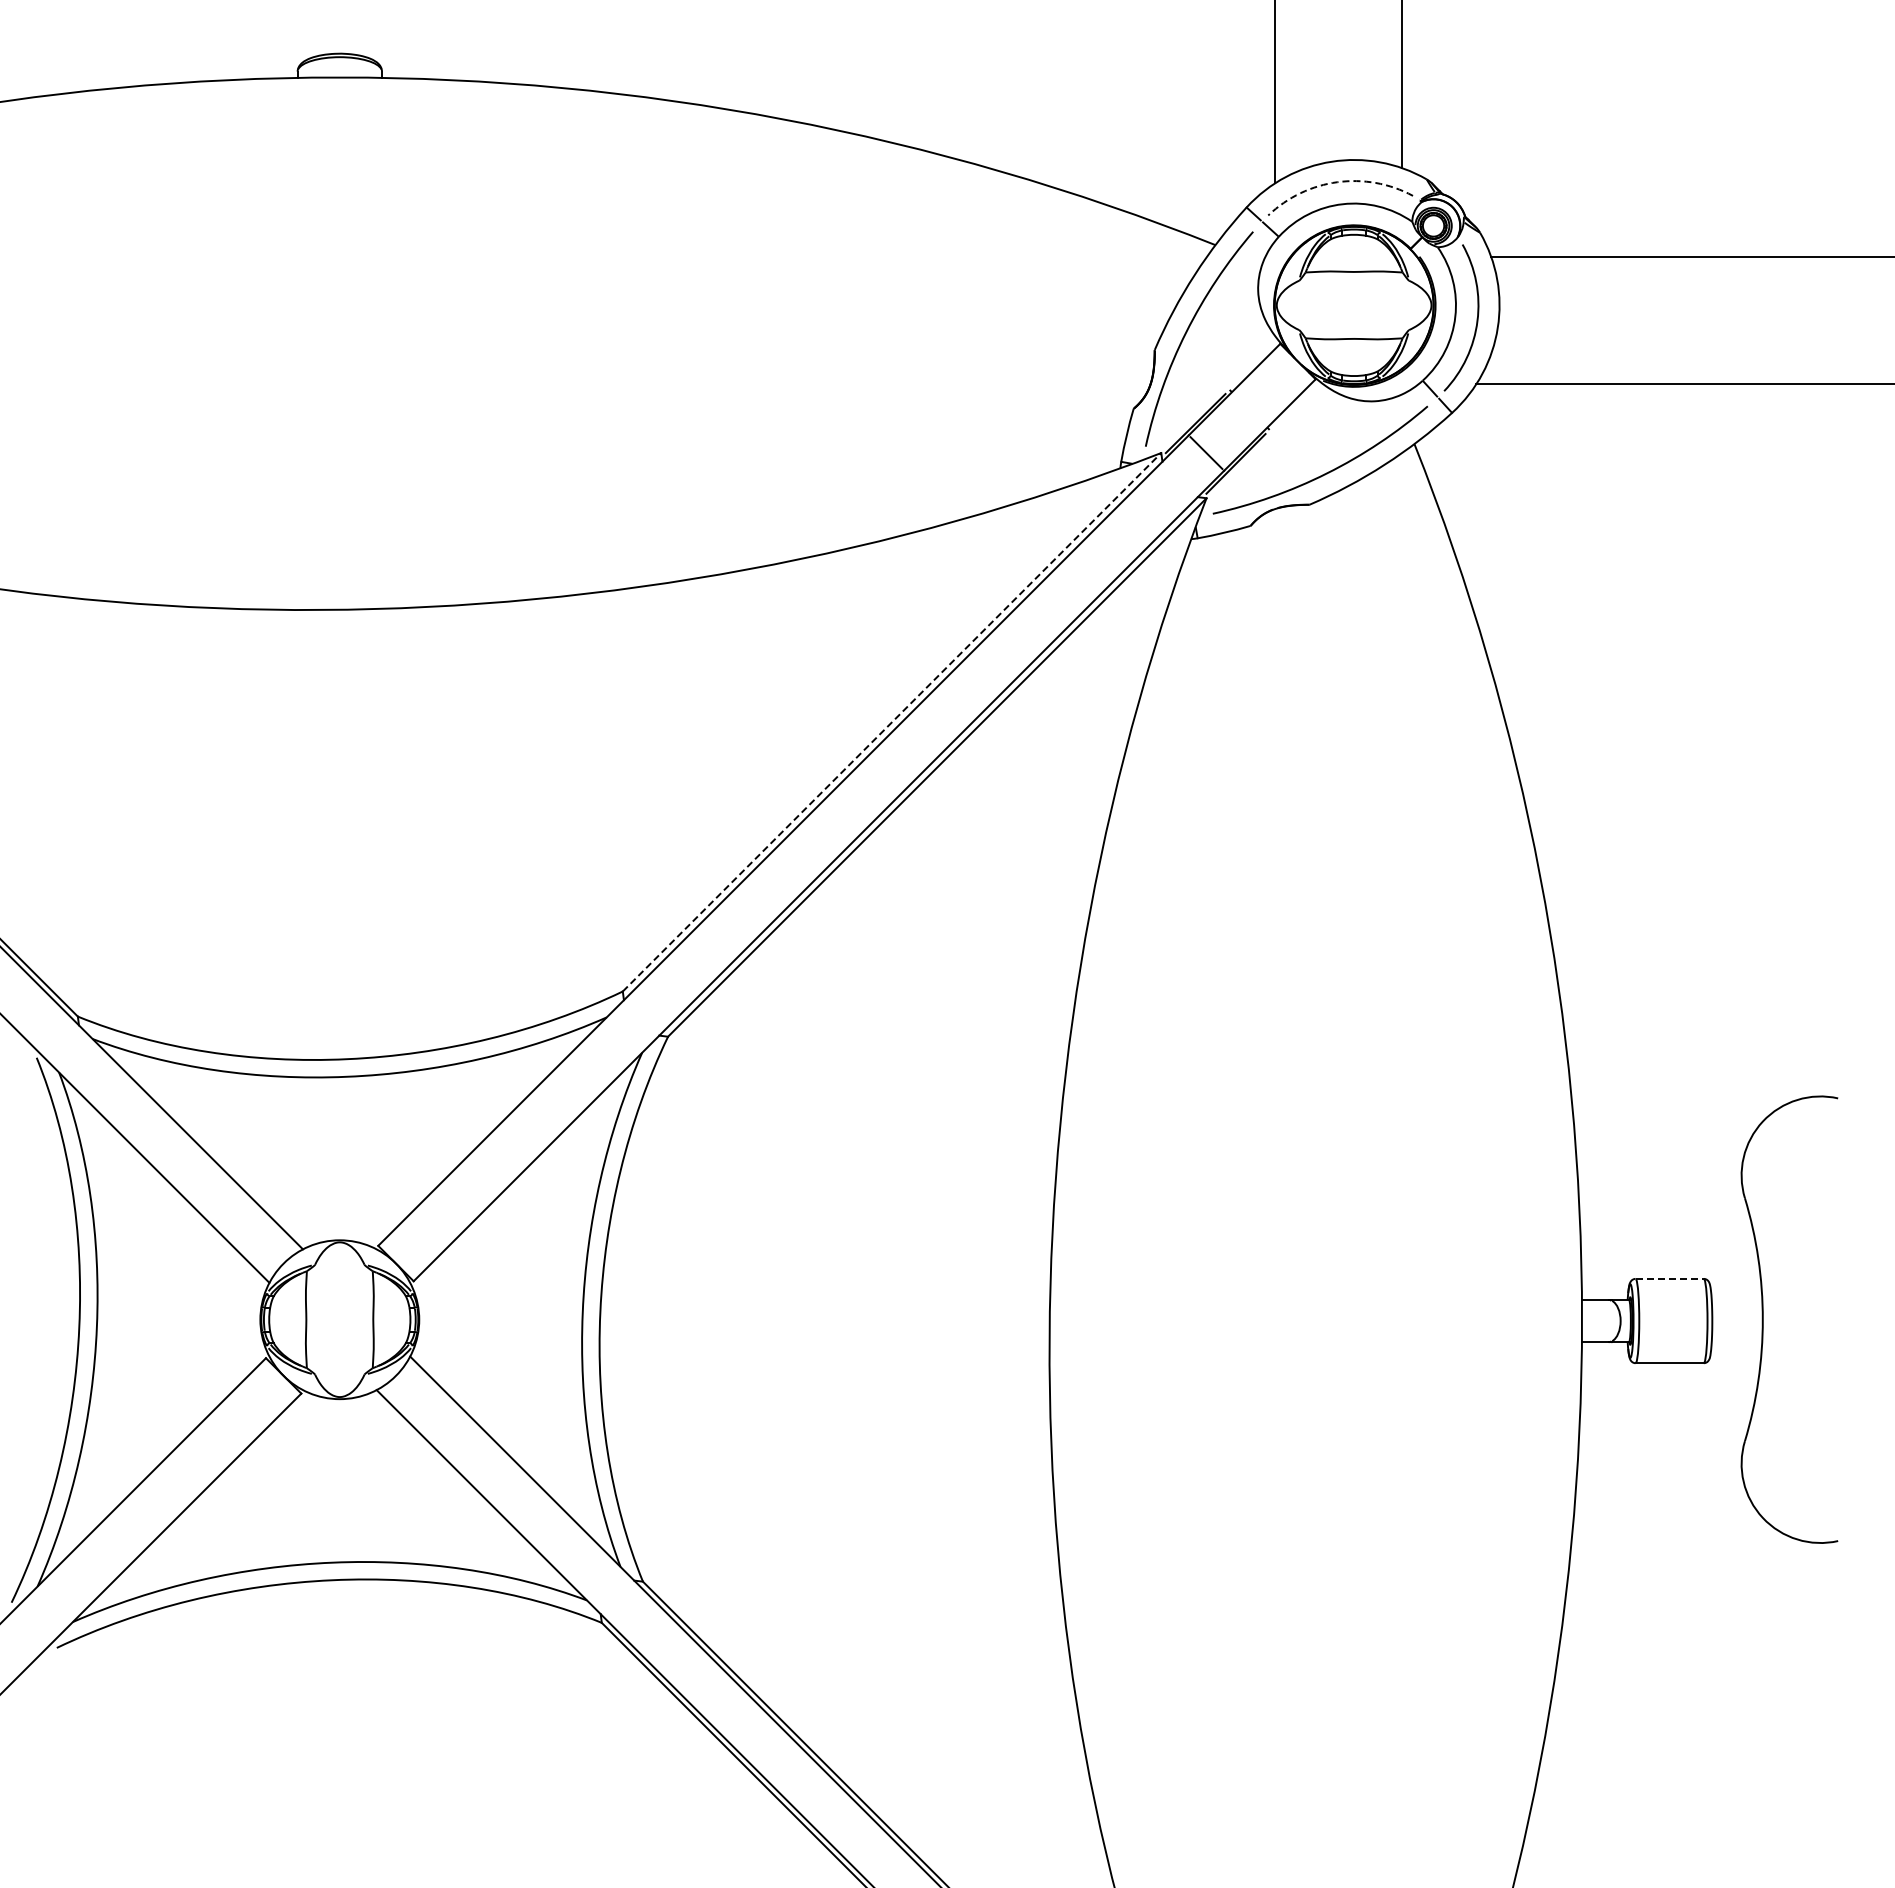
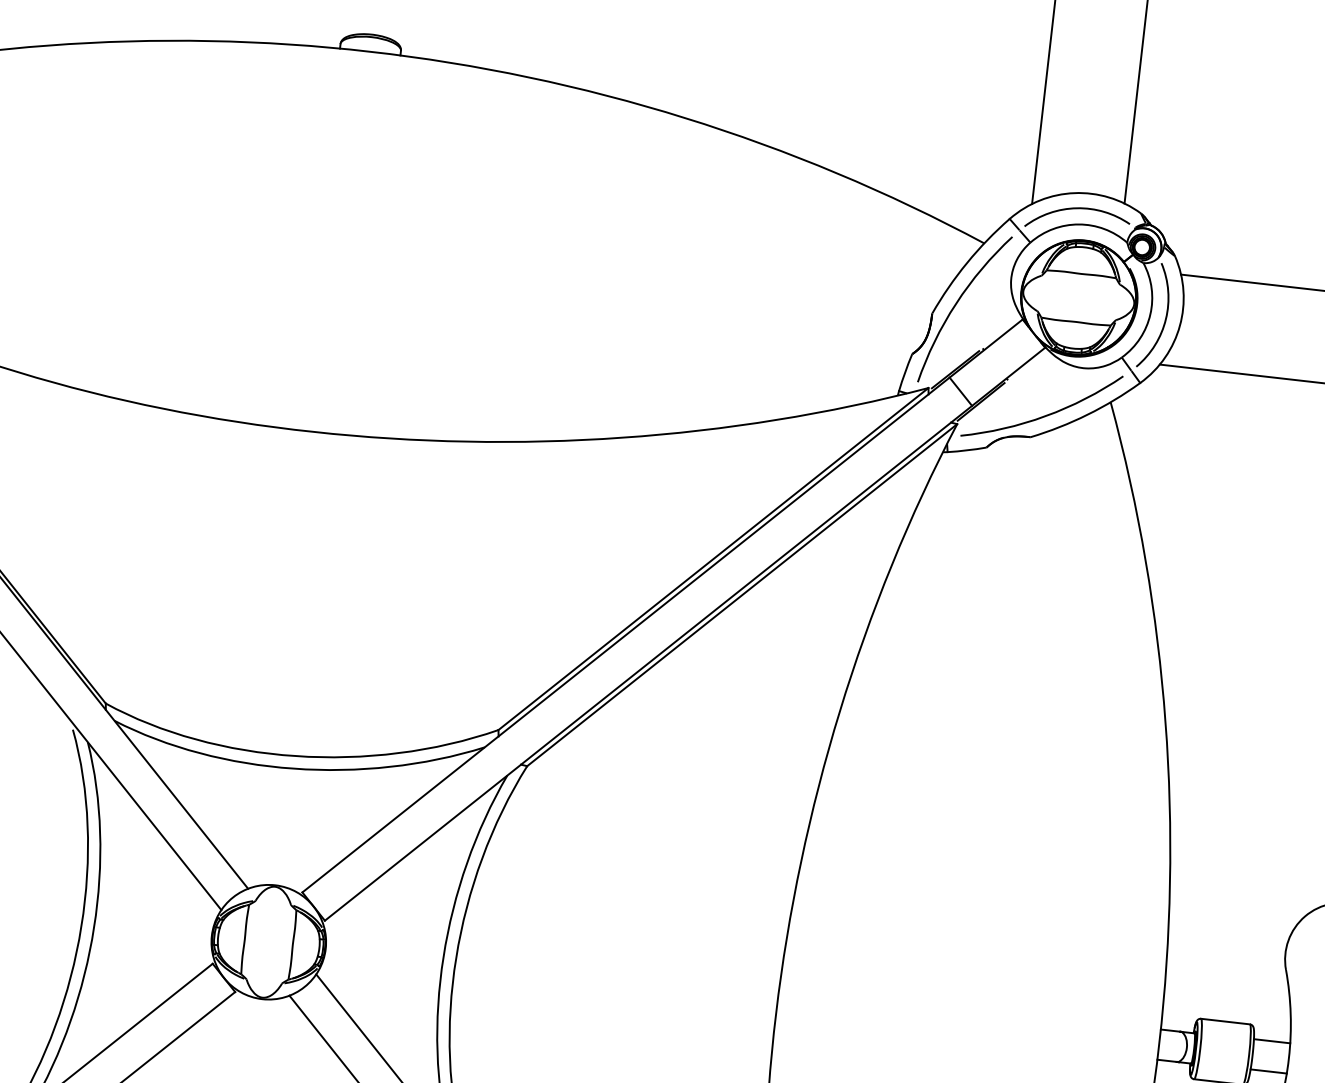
arc: (1337, 182) -> (1076, 208), dashed -> solid
line: (892, 722) -> (713, 559), dashed -> solid
line: (1670, 1278) -> (1226, 1021), dashed -> solid
line: (1736, 1298) -> (1271, 1041), added
line: (1736, 1340) -> (1268, 1071), added

